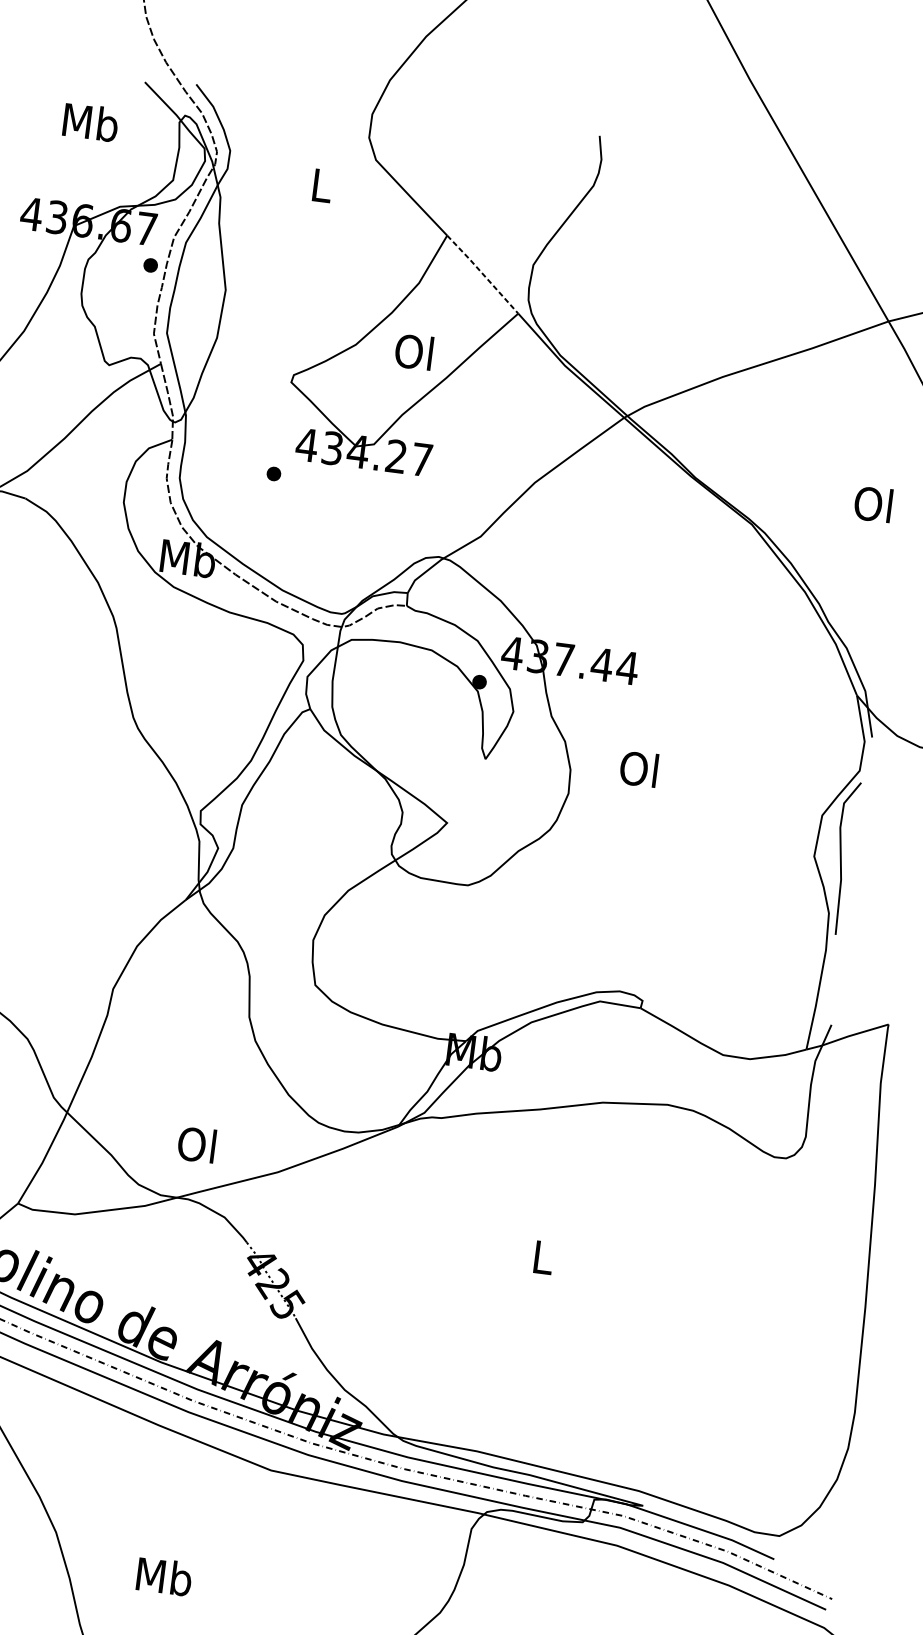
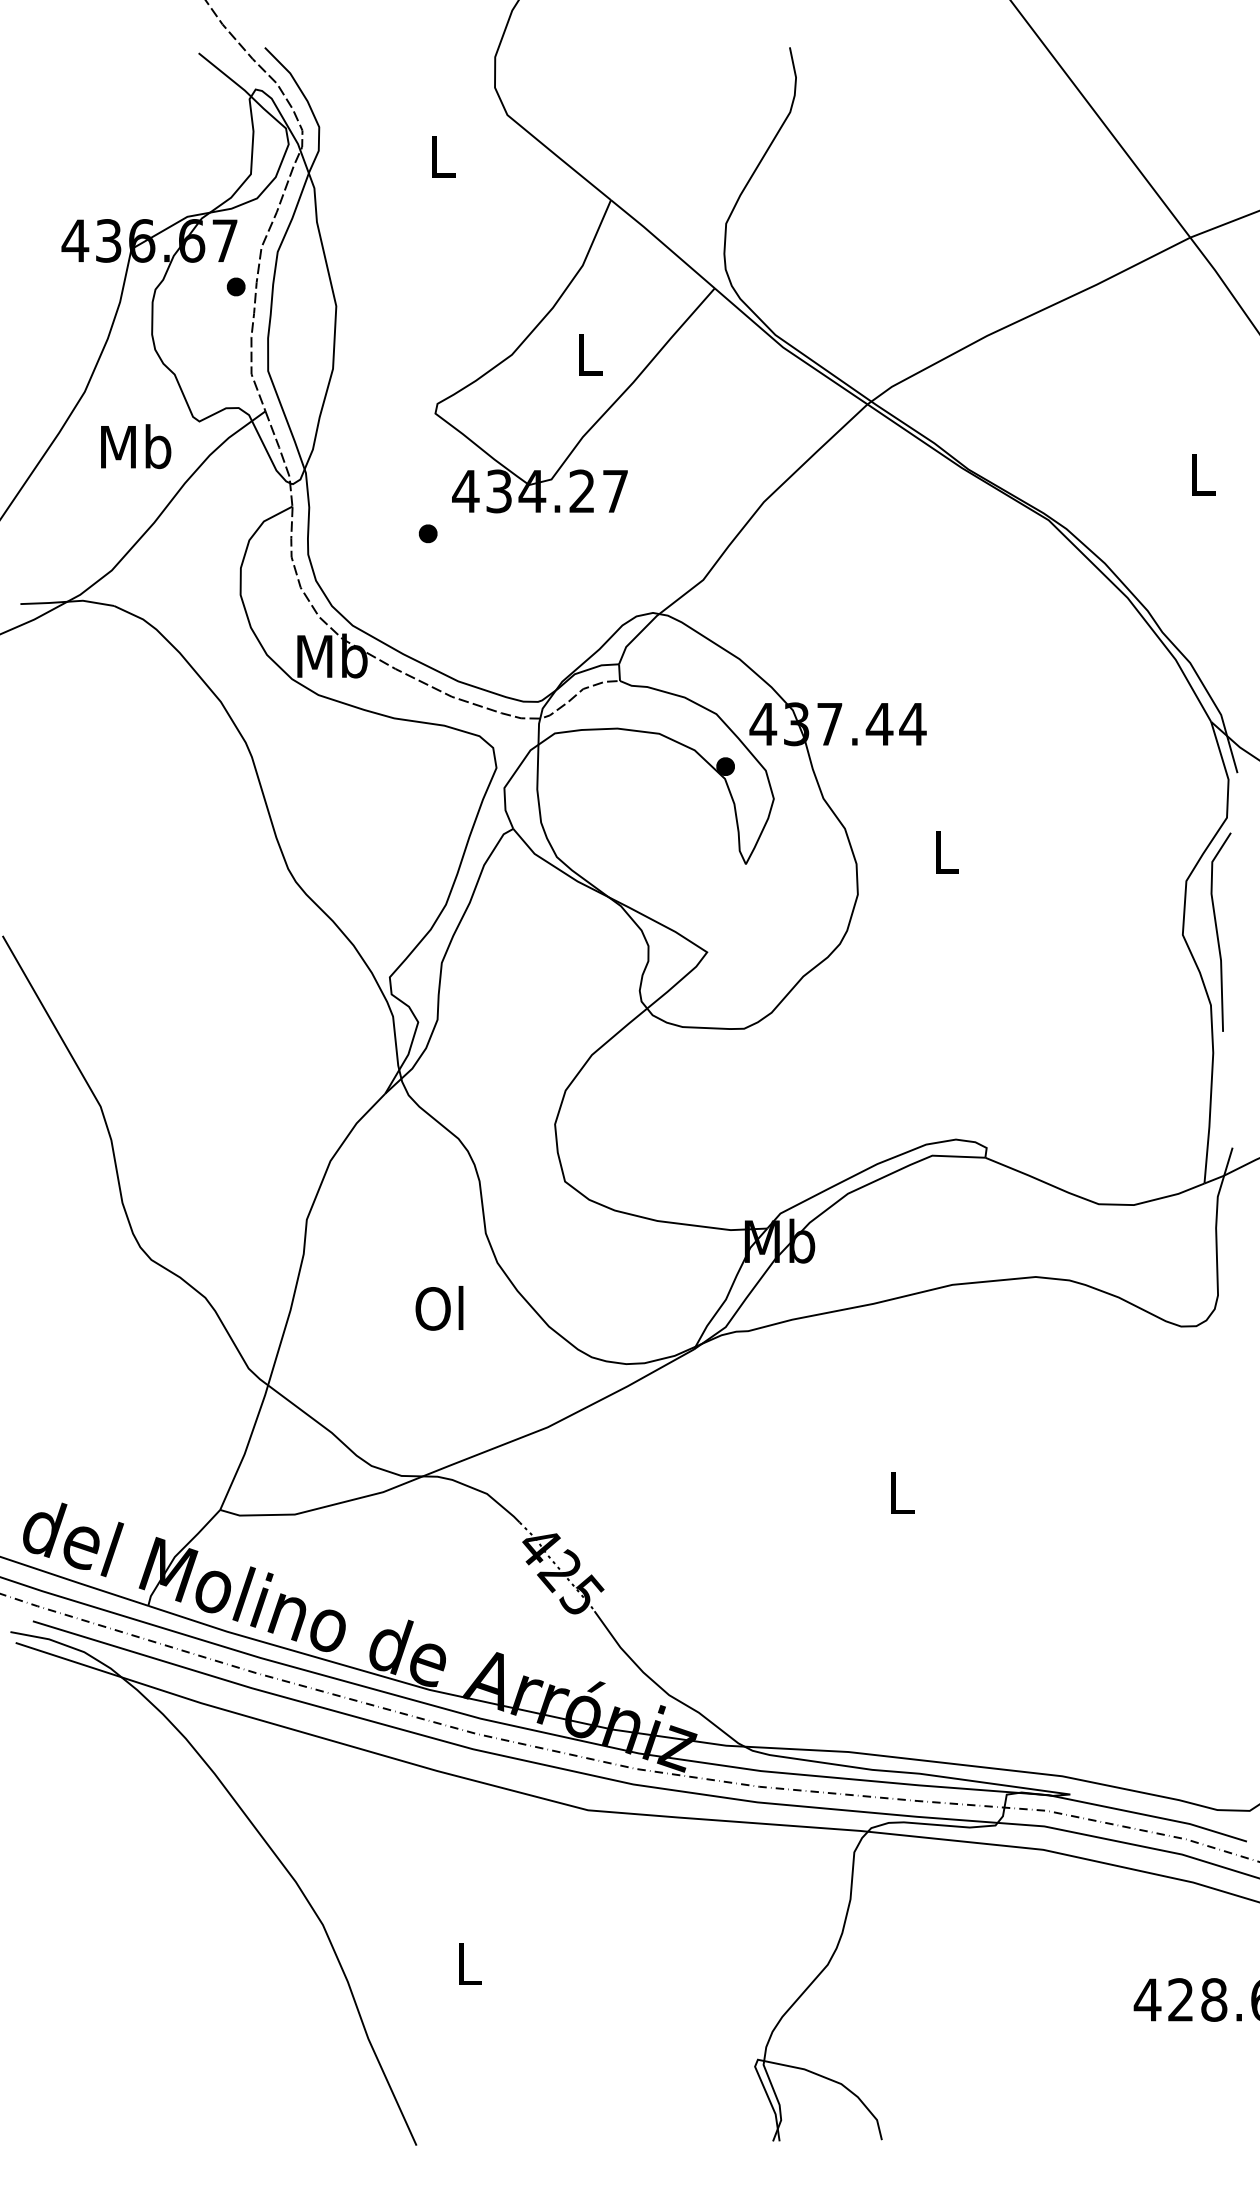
text: (91, 122) -> (136, 446), moved
line: (483, 274) -> (663, 243), dashed -> solid
text: (413, 351) -> (587, 354), Ol -> L
text: (873, 503) -> (1200, 473), Ol -> L
text: (638, 768) -> (943, 851), Ol -> L
text: (196, 1144) -> (439, 1308), moved
text: (164, 1576) -> (468, 1963), Mb -> L

